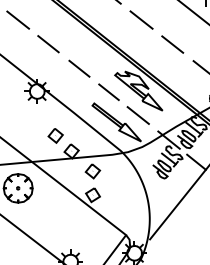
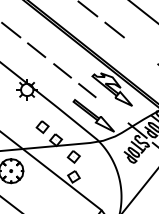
line: (172, 44) -> (140, 50), removed
line: (137, 115) -> (111, 110), removed

